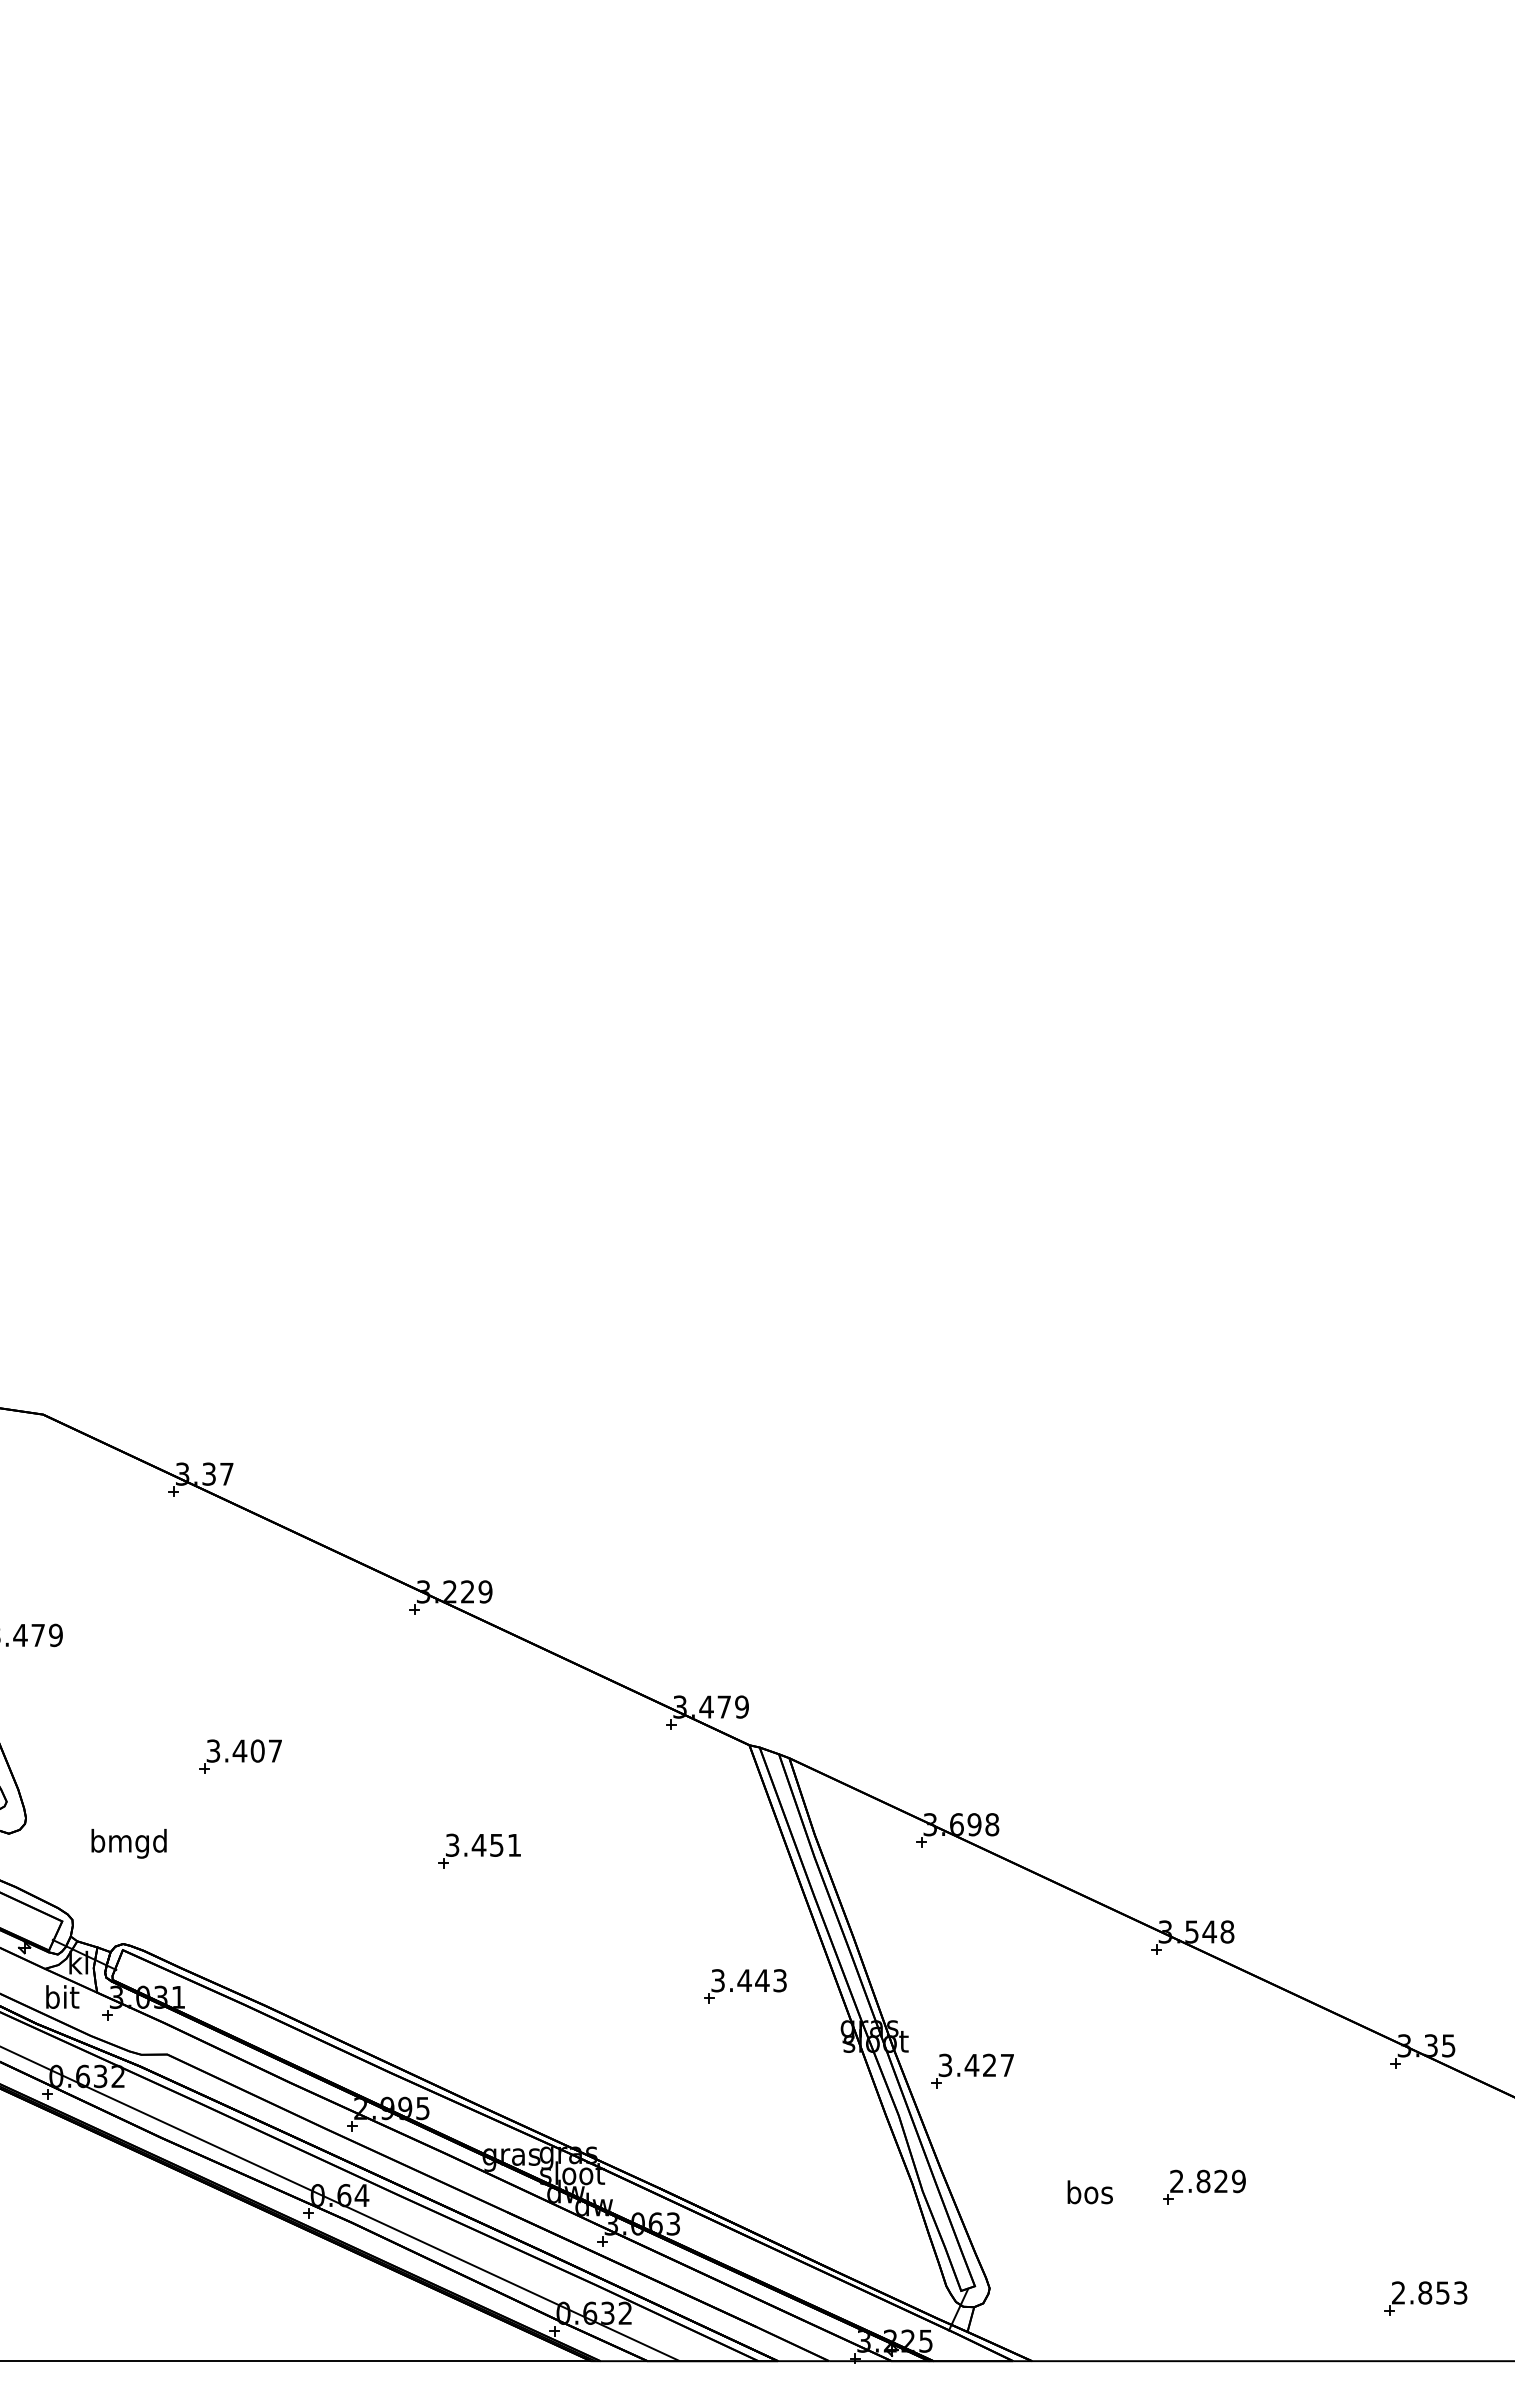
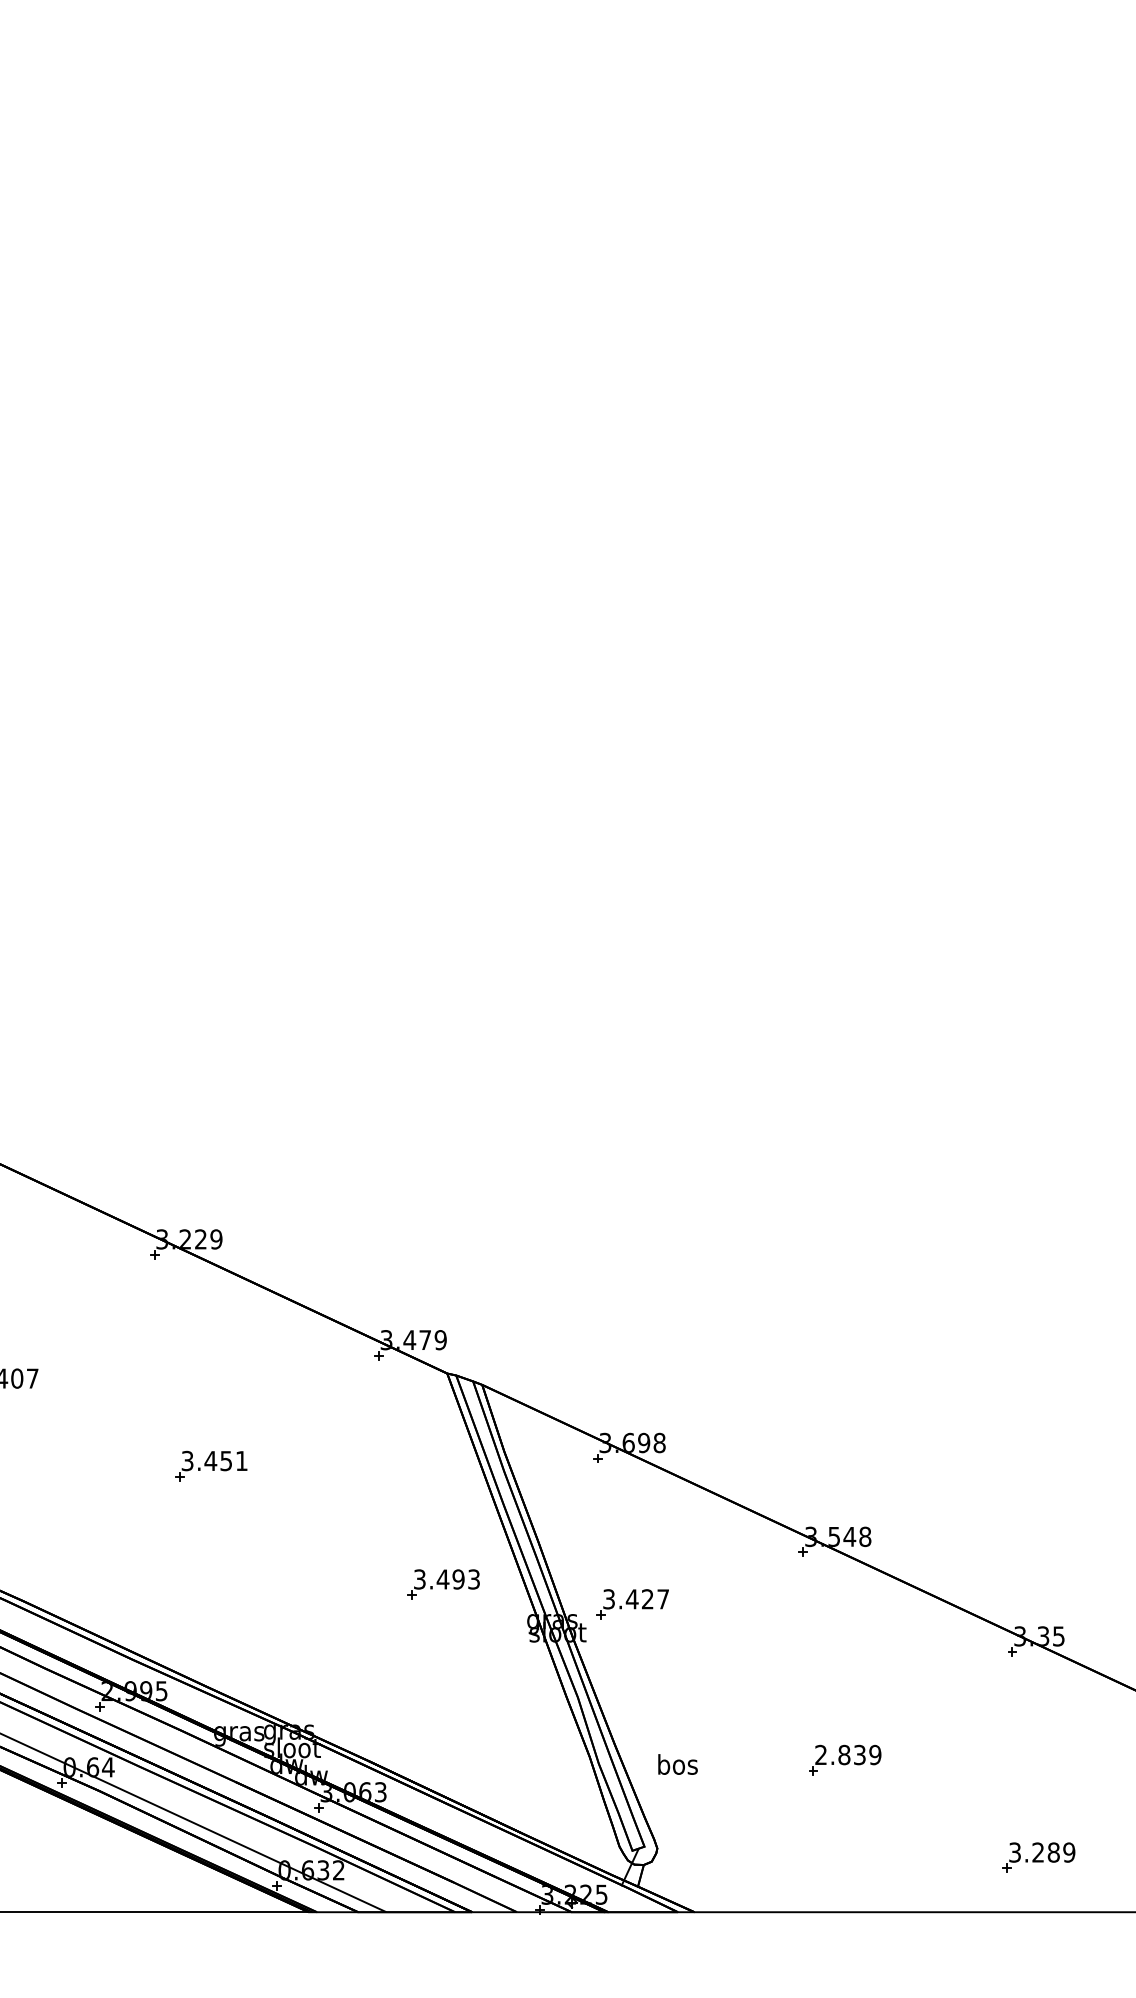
text: (762, 1980) -> (458, 1579), 3.443 -> 3.493
part: (972, 2070) -> (632, 1603), moved
text: (1220, 2181) -> (859, 1755), 2.829 -> 2.839
text: (1089, 2192) -> (677, 1764), moved
text: (1429, 2292) -> (1042, 1852), 2.853 -> 3.289

